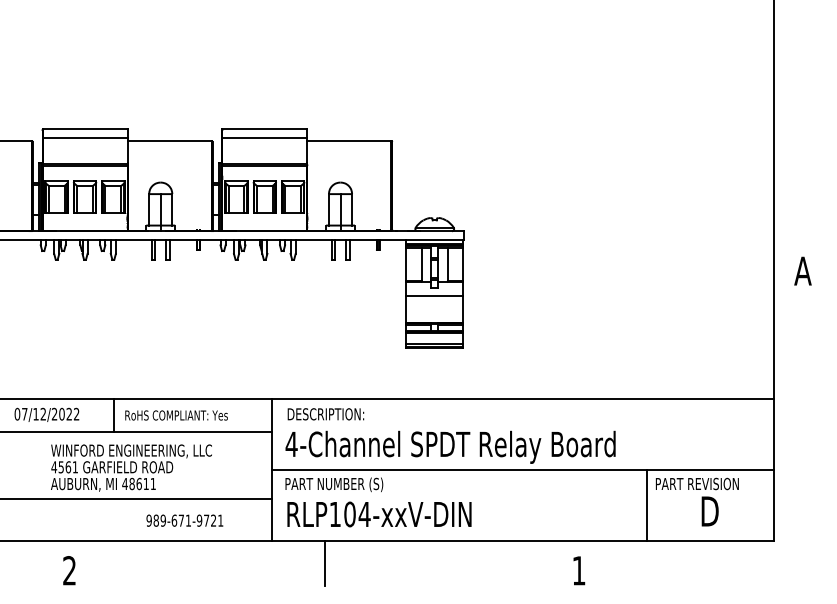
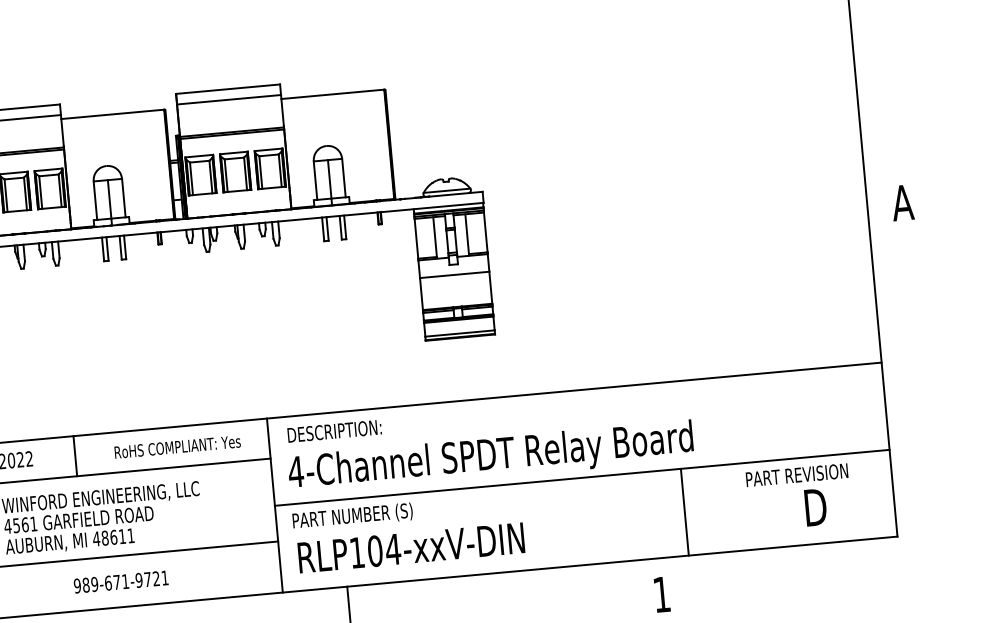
text: (176, 415) -> (177, 447), moved
line: (646, 505) -> (684, 511), moved
text: (184, 520) -> (120, 581), moved

